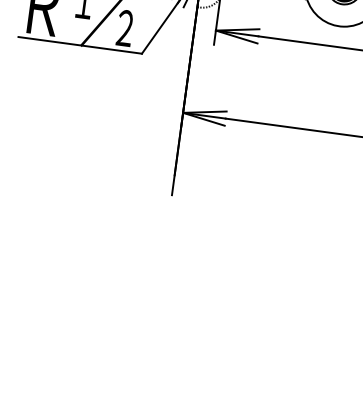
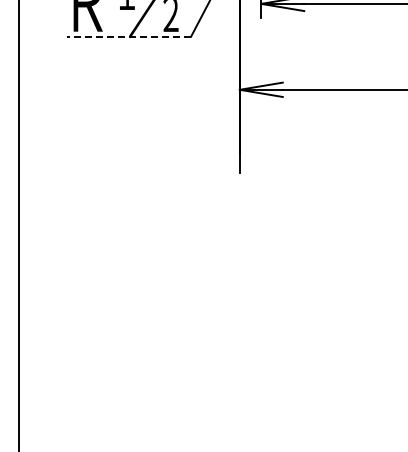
line: (79, 45) -> (128, 36), solid -> dashed

